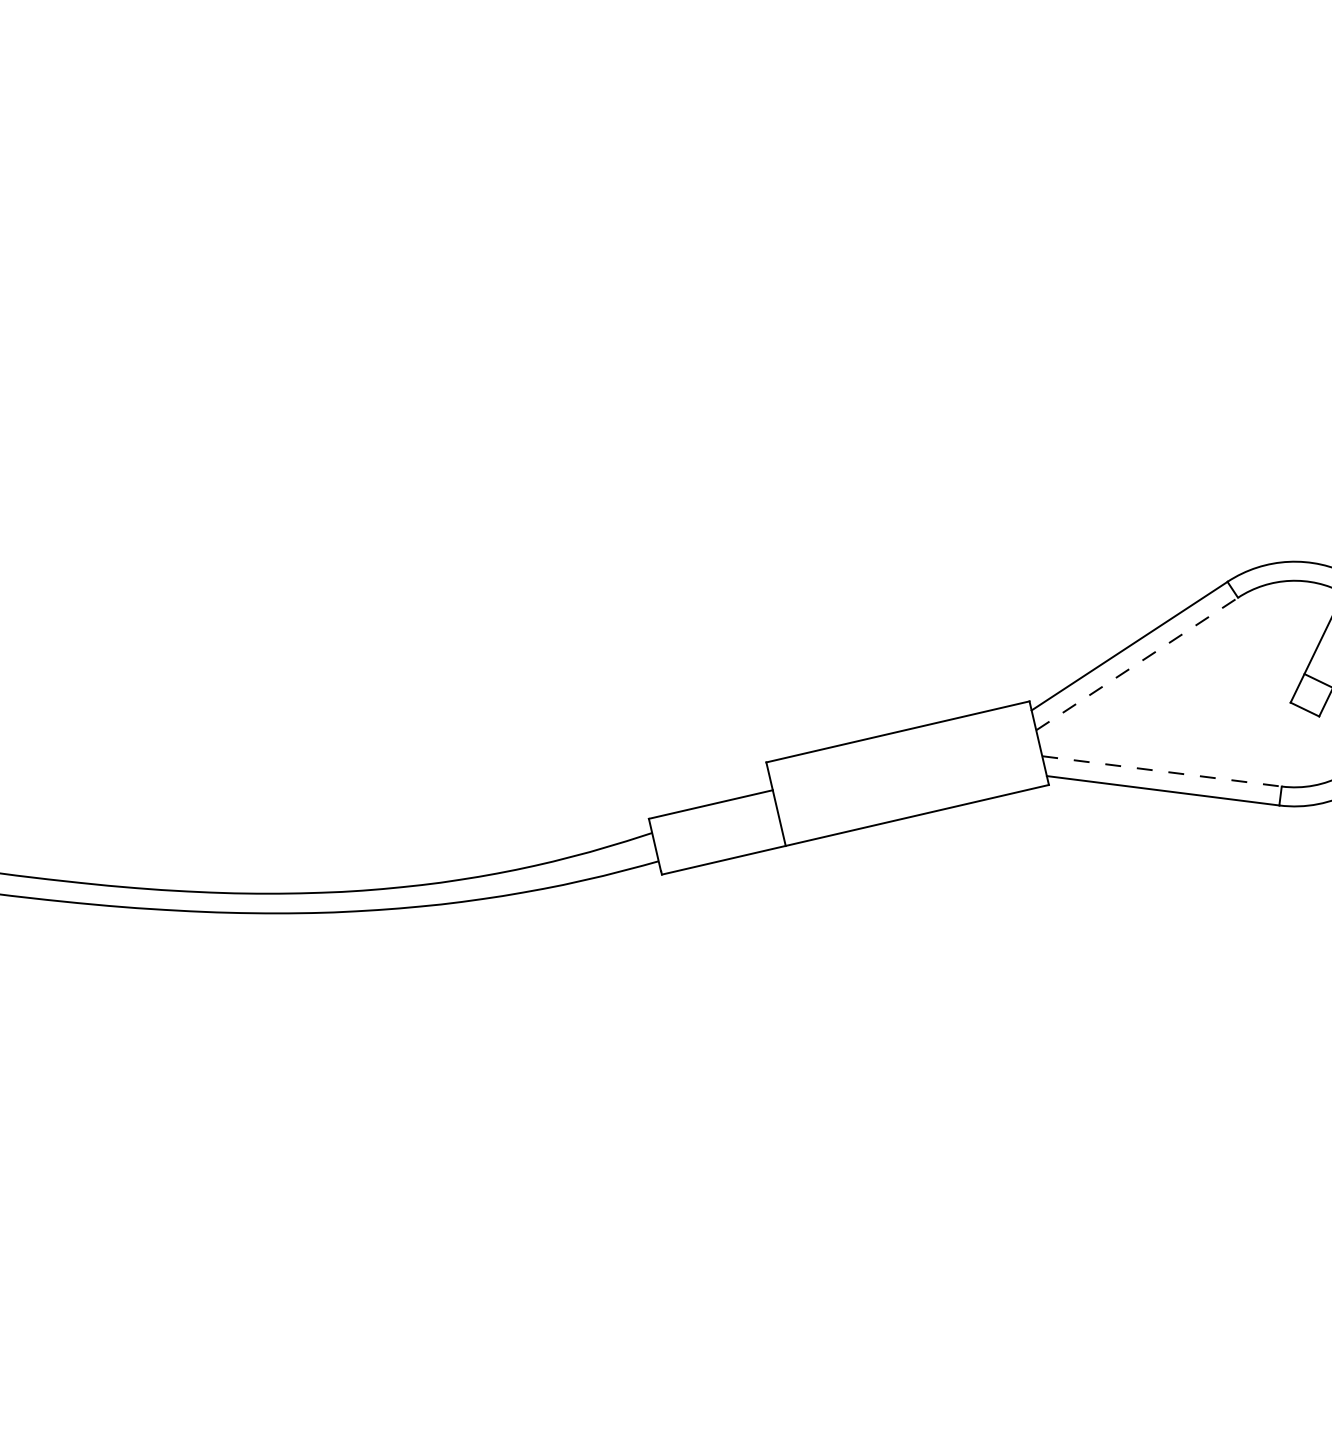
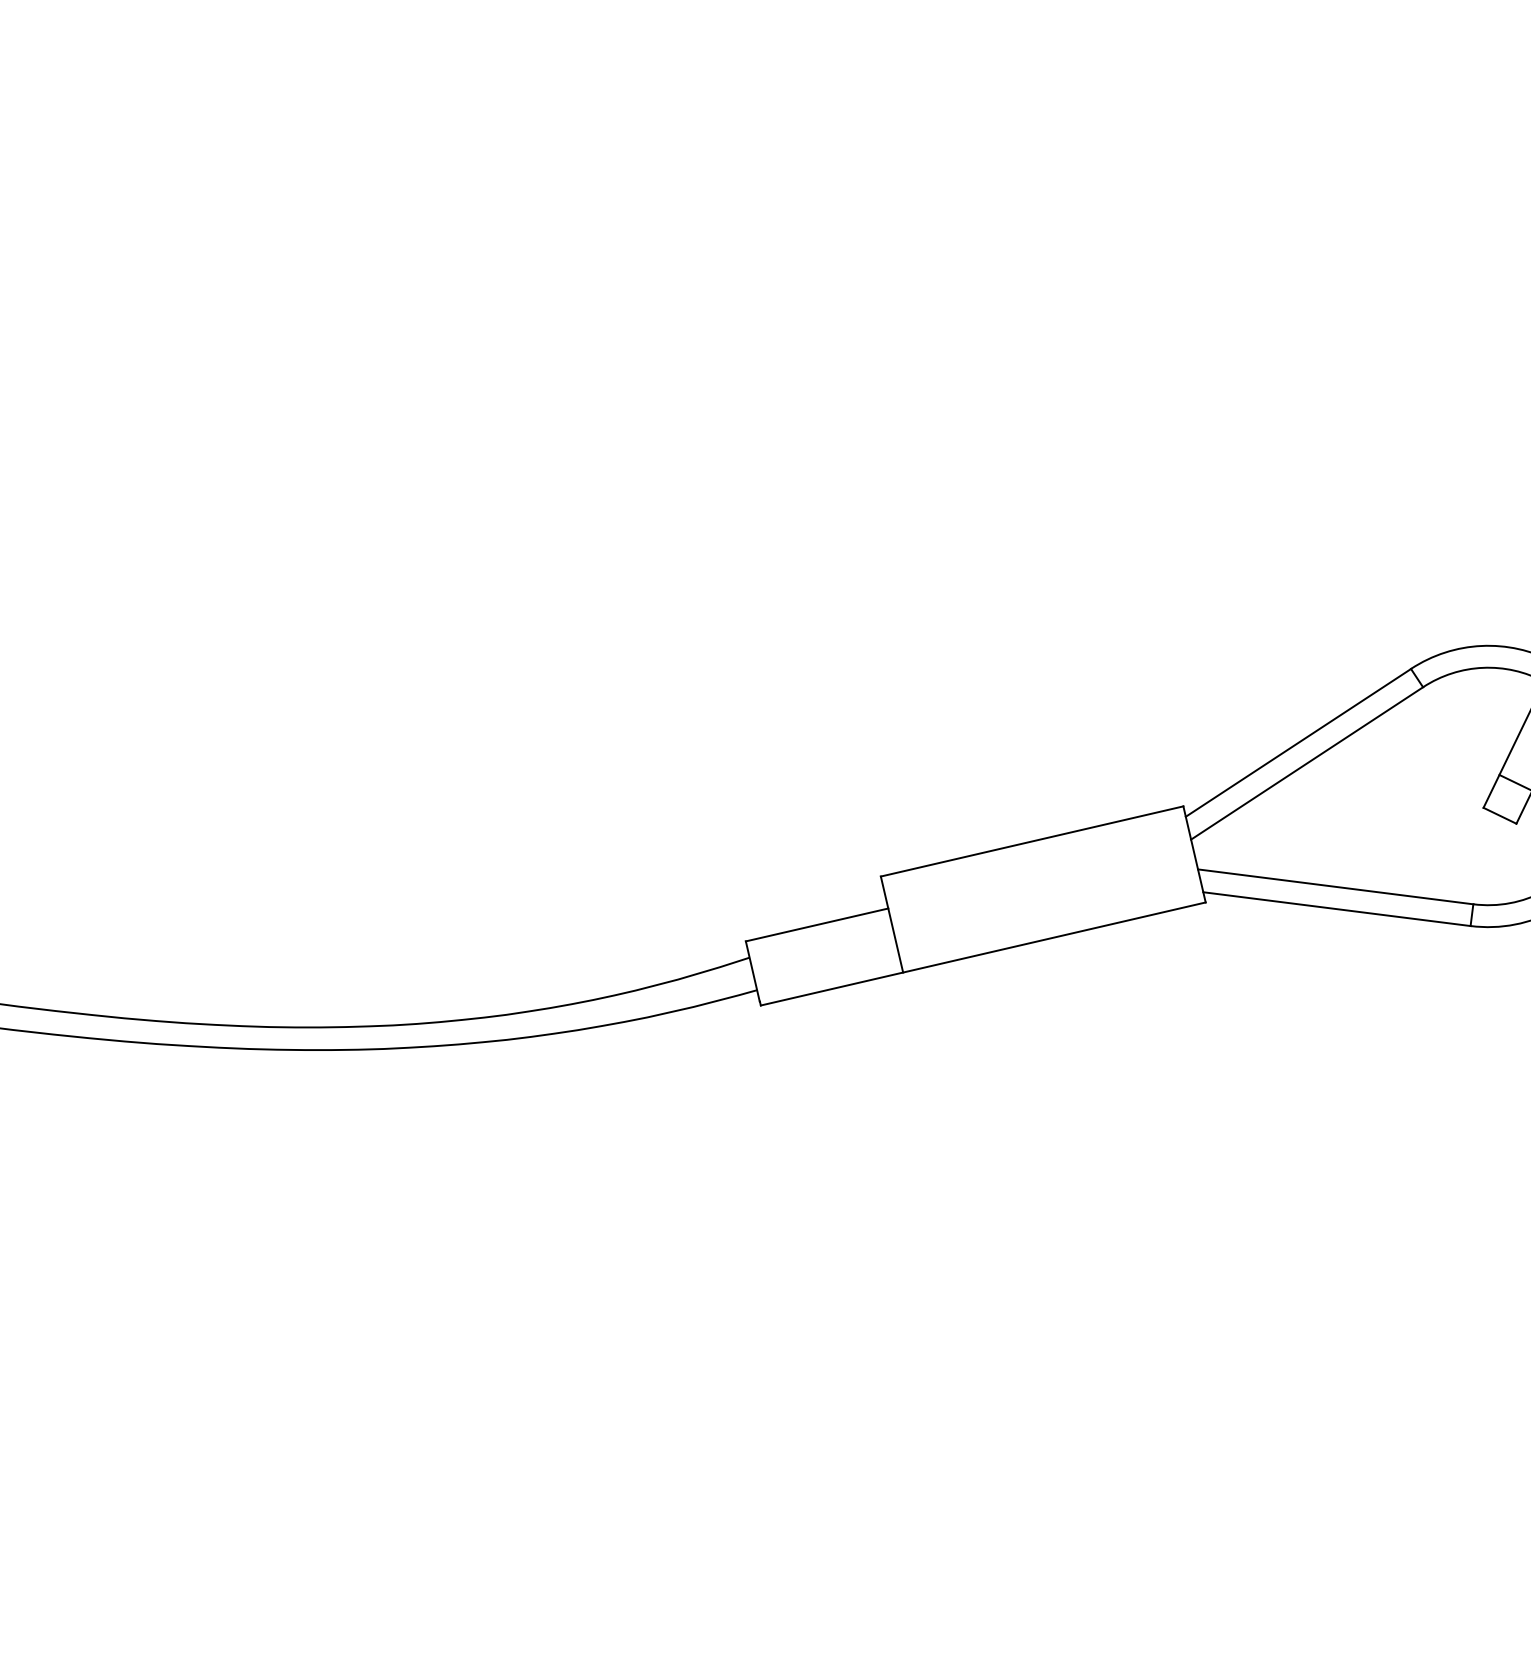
line: (1137, 664) -> (1307, 763), dashed -> solid
line: (1161, 771) -> (1335, 886), dashed -> solid

